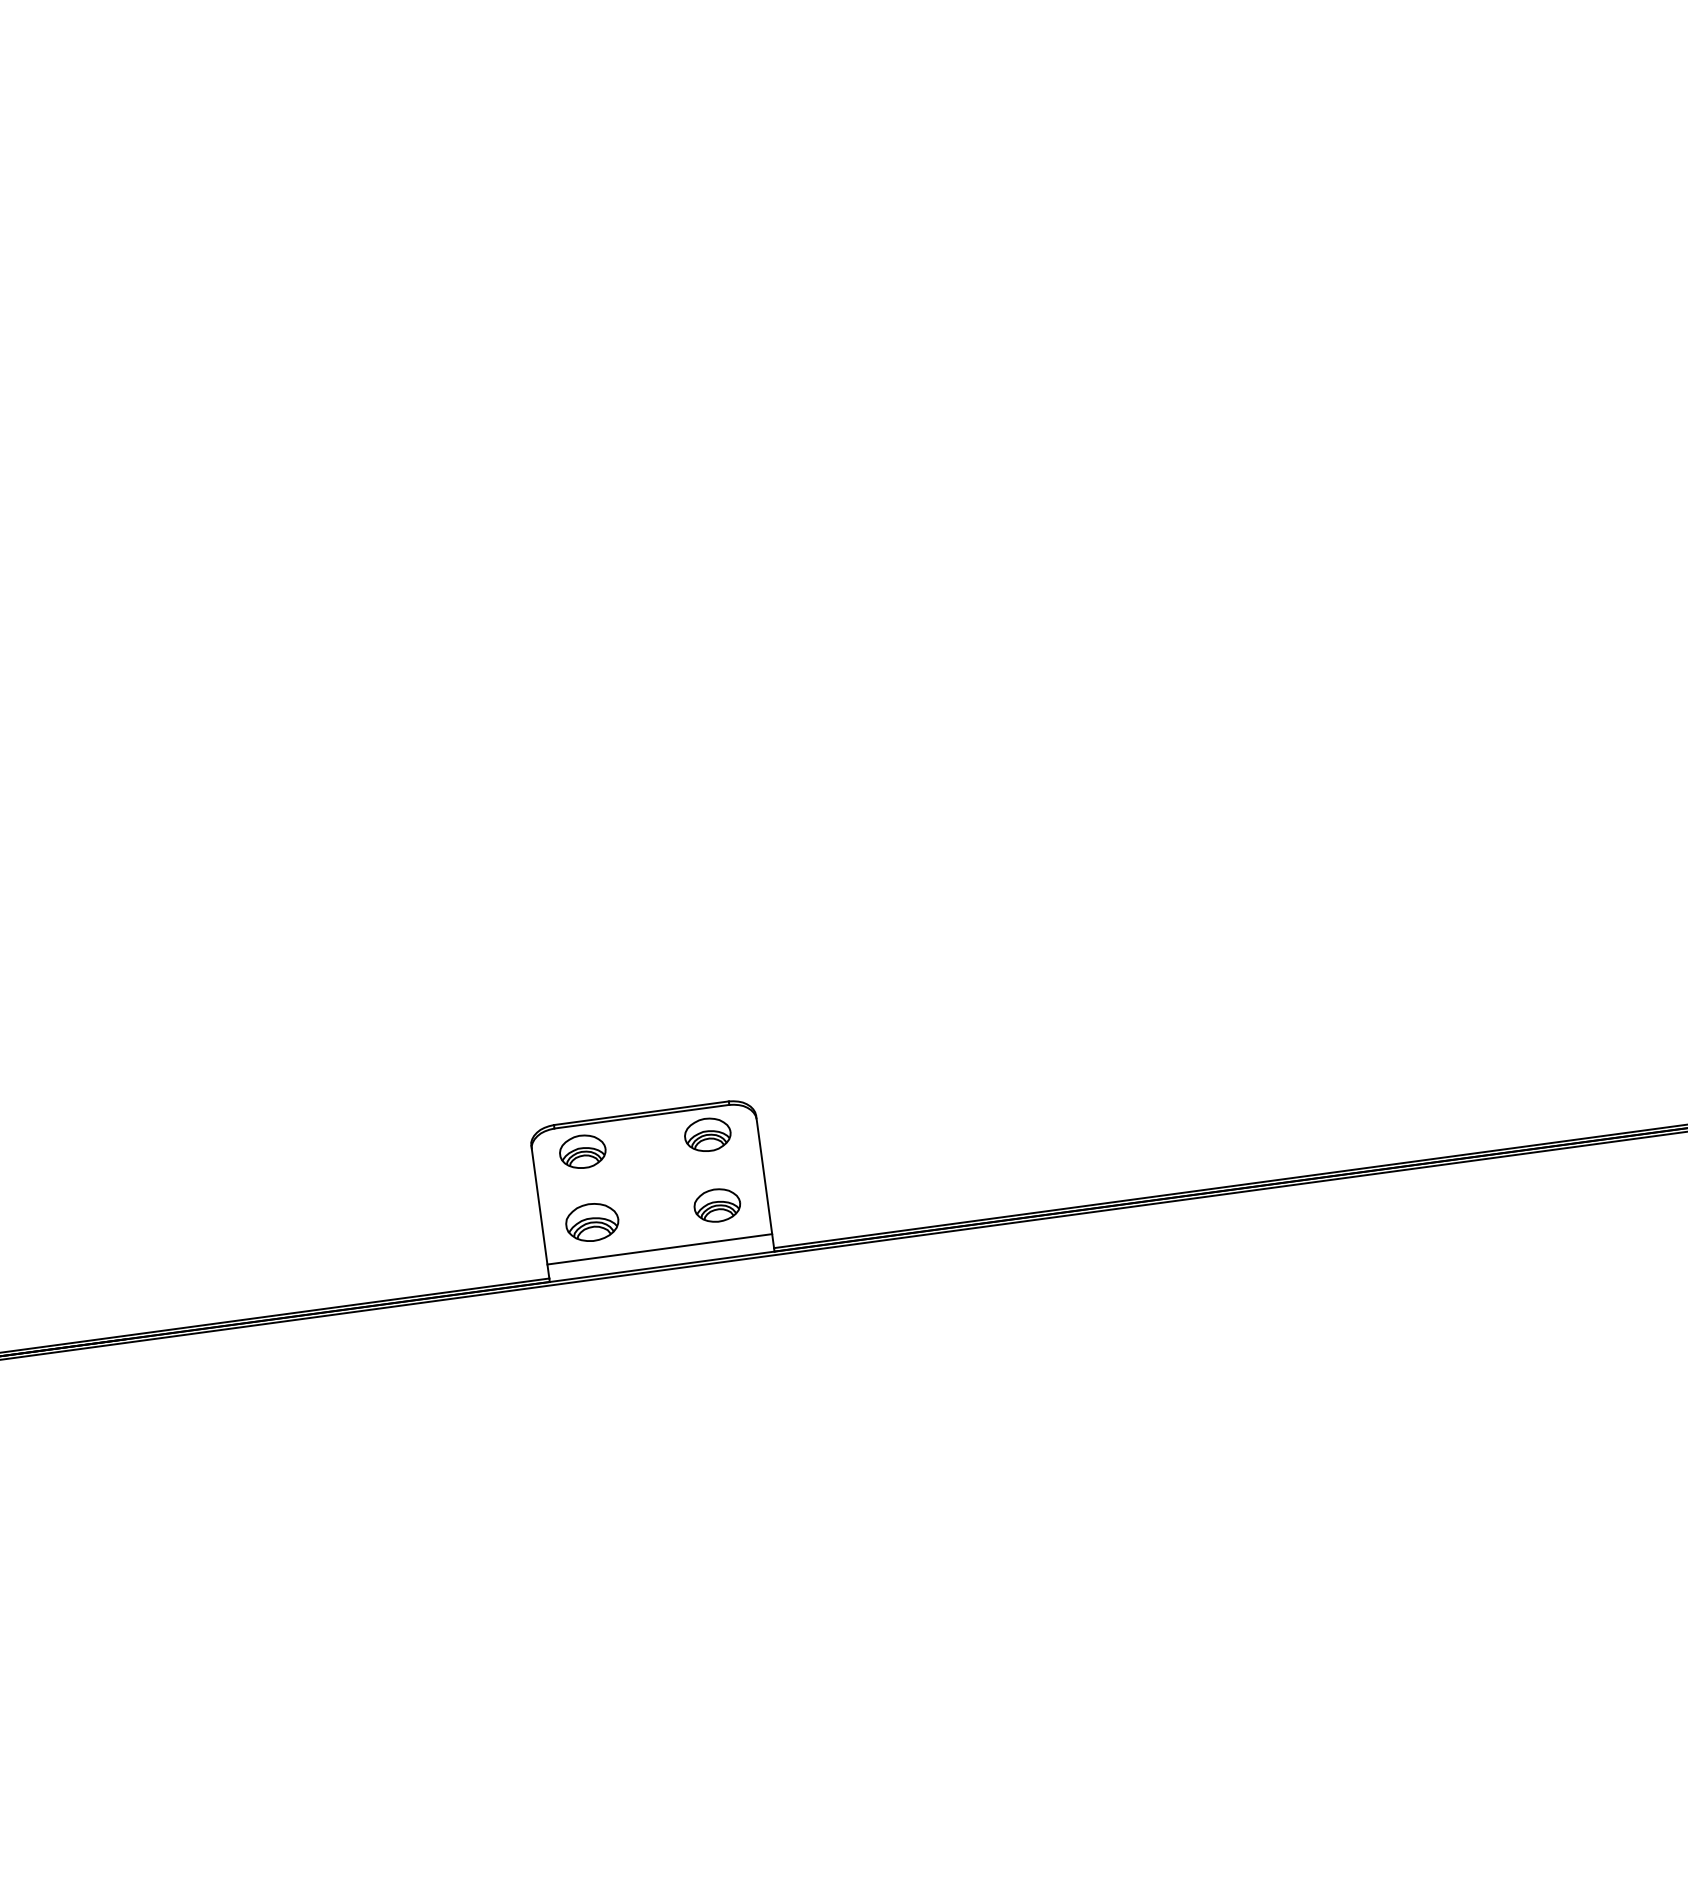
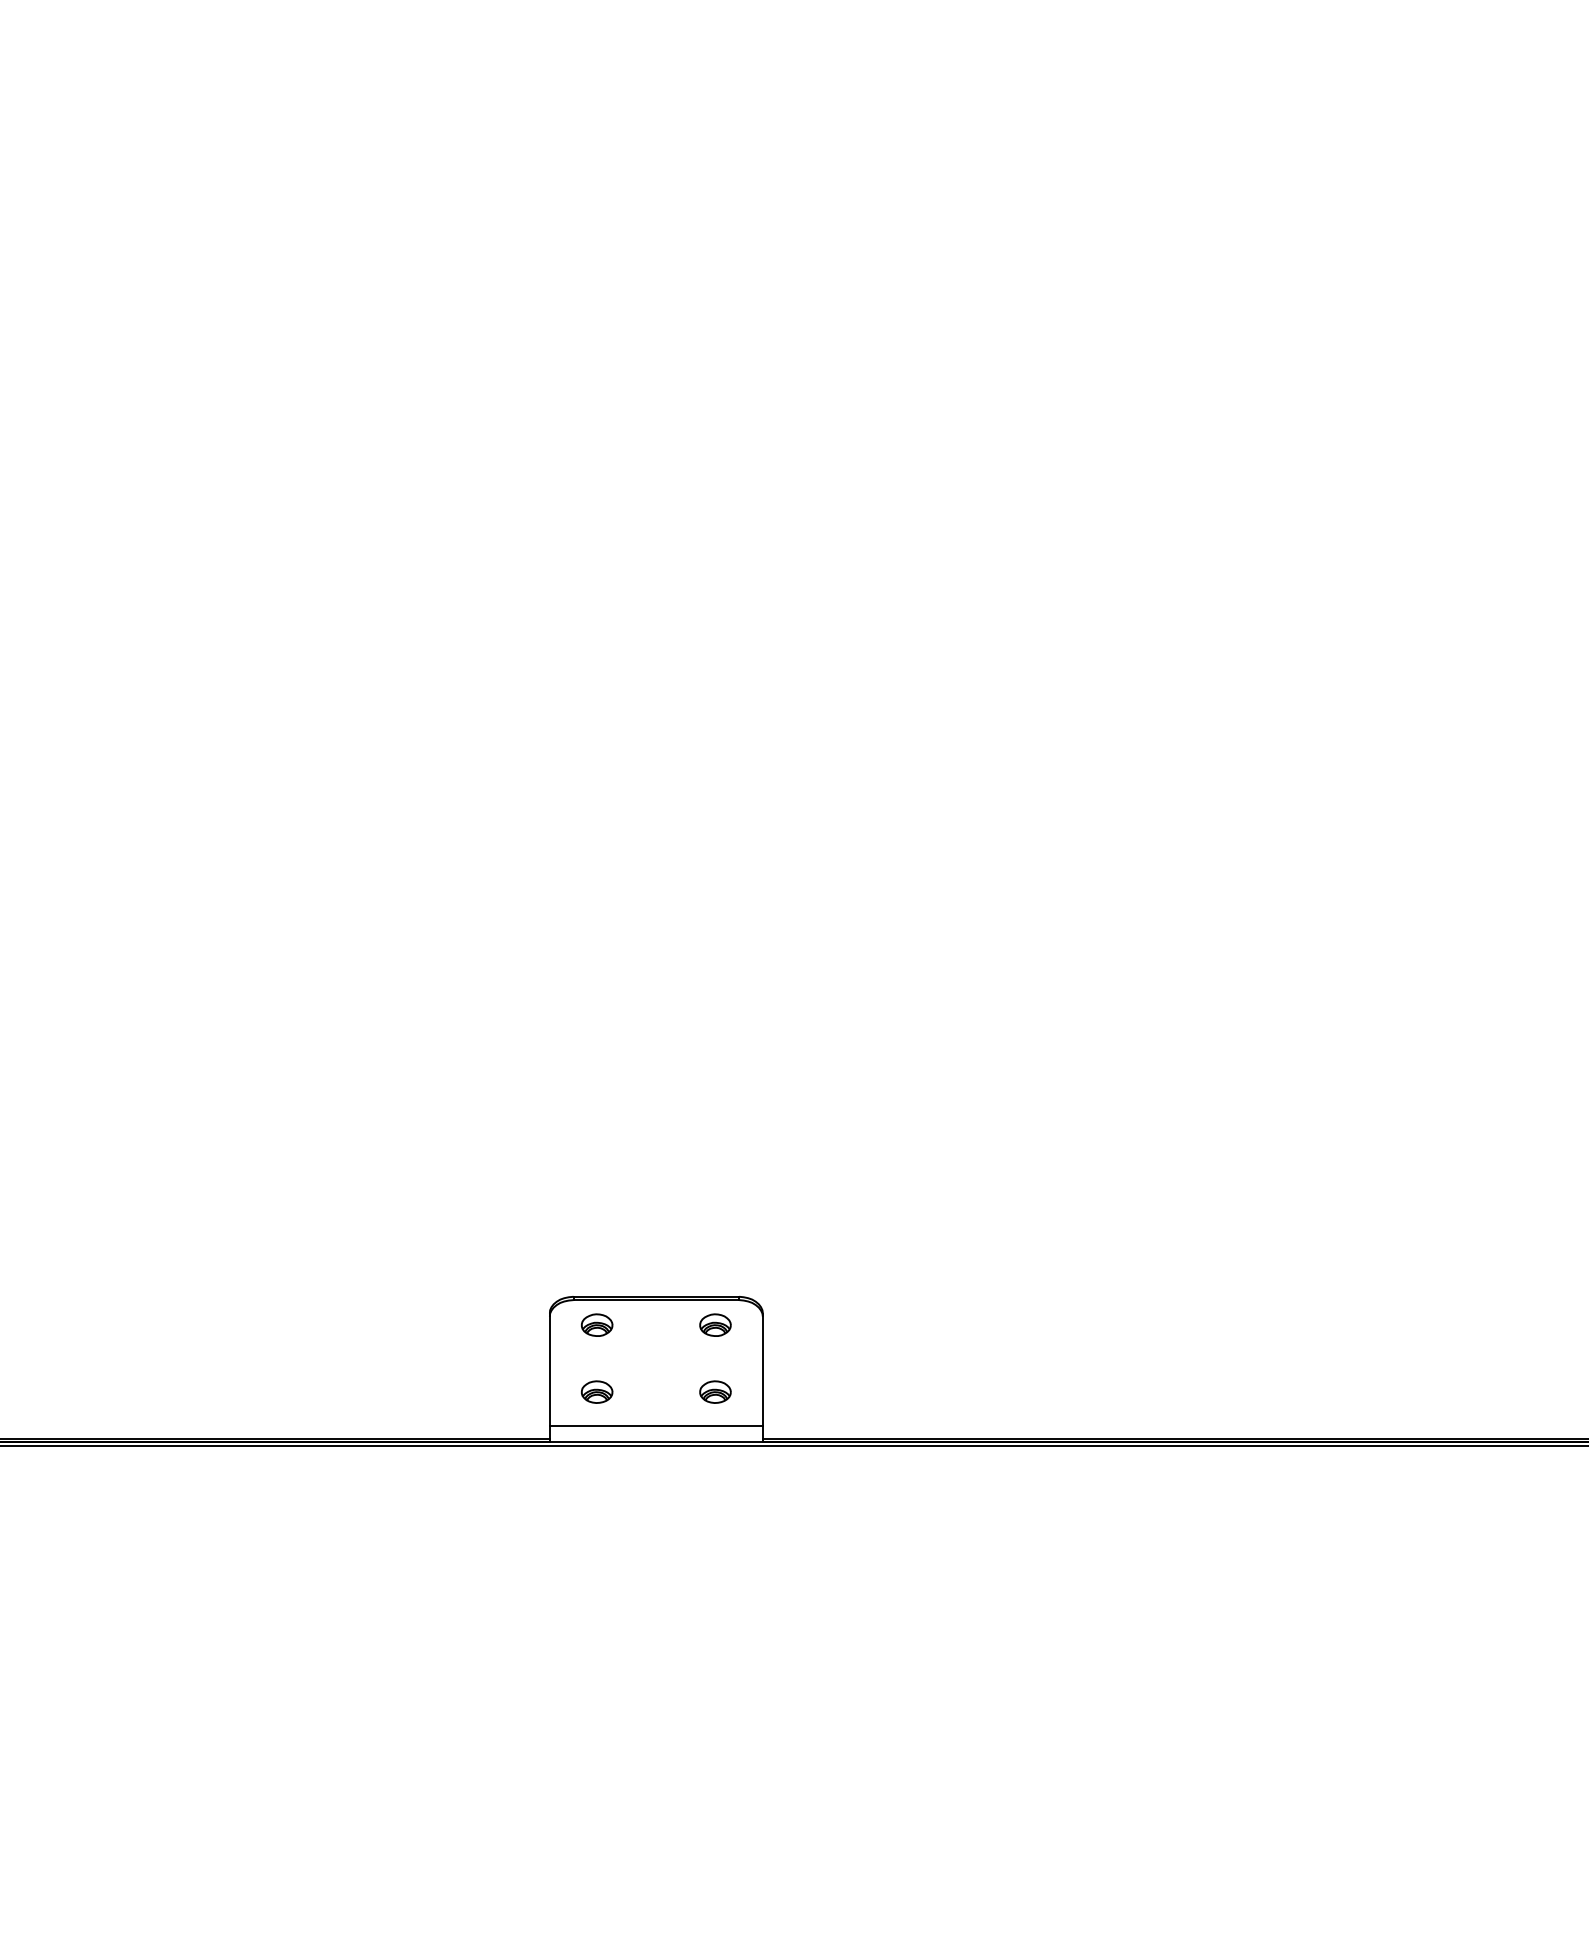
part: (707, 1134) -> (715, 1324), size x0.71
part: (583, 1150) -> (597, 1324), size x0.71
part: (717, 1204) -> (715, 1391), size x0.71
part: (592, 1221) -> (597, 1391), size x0.62

